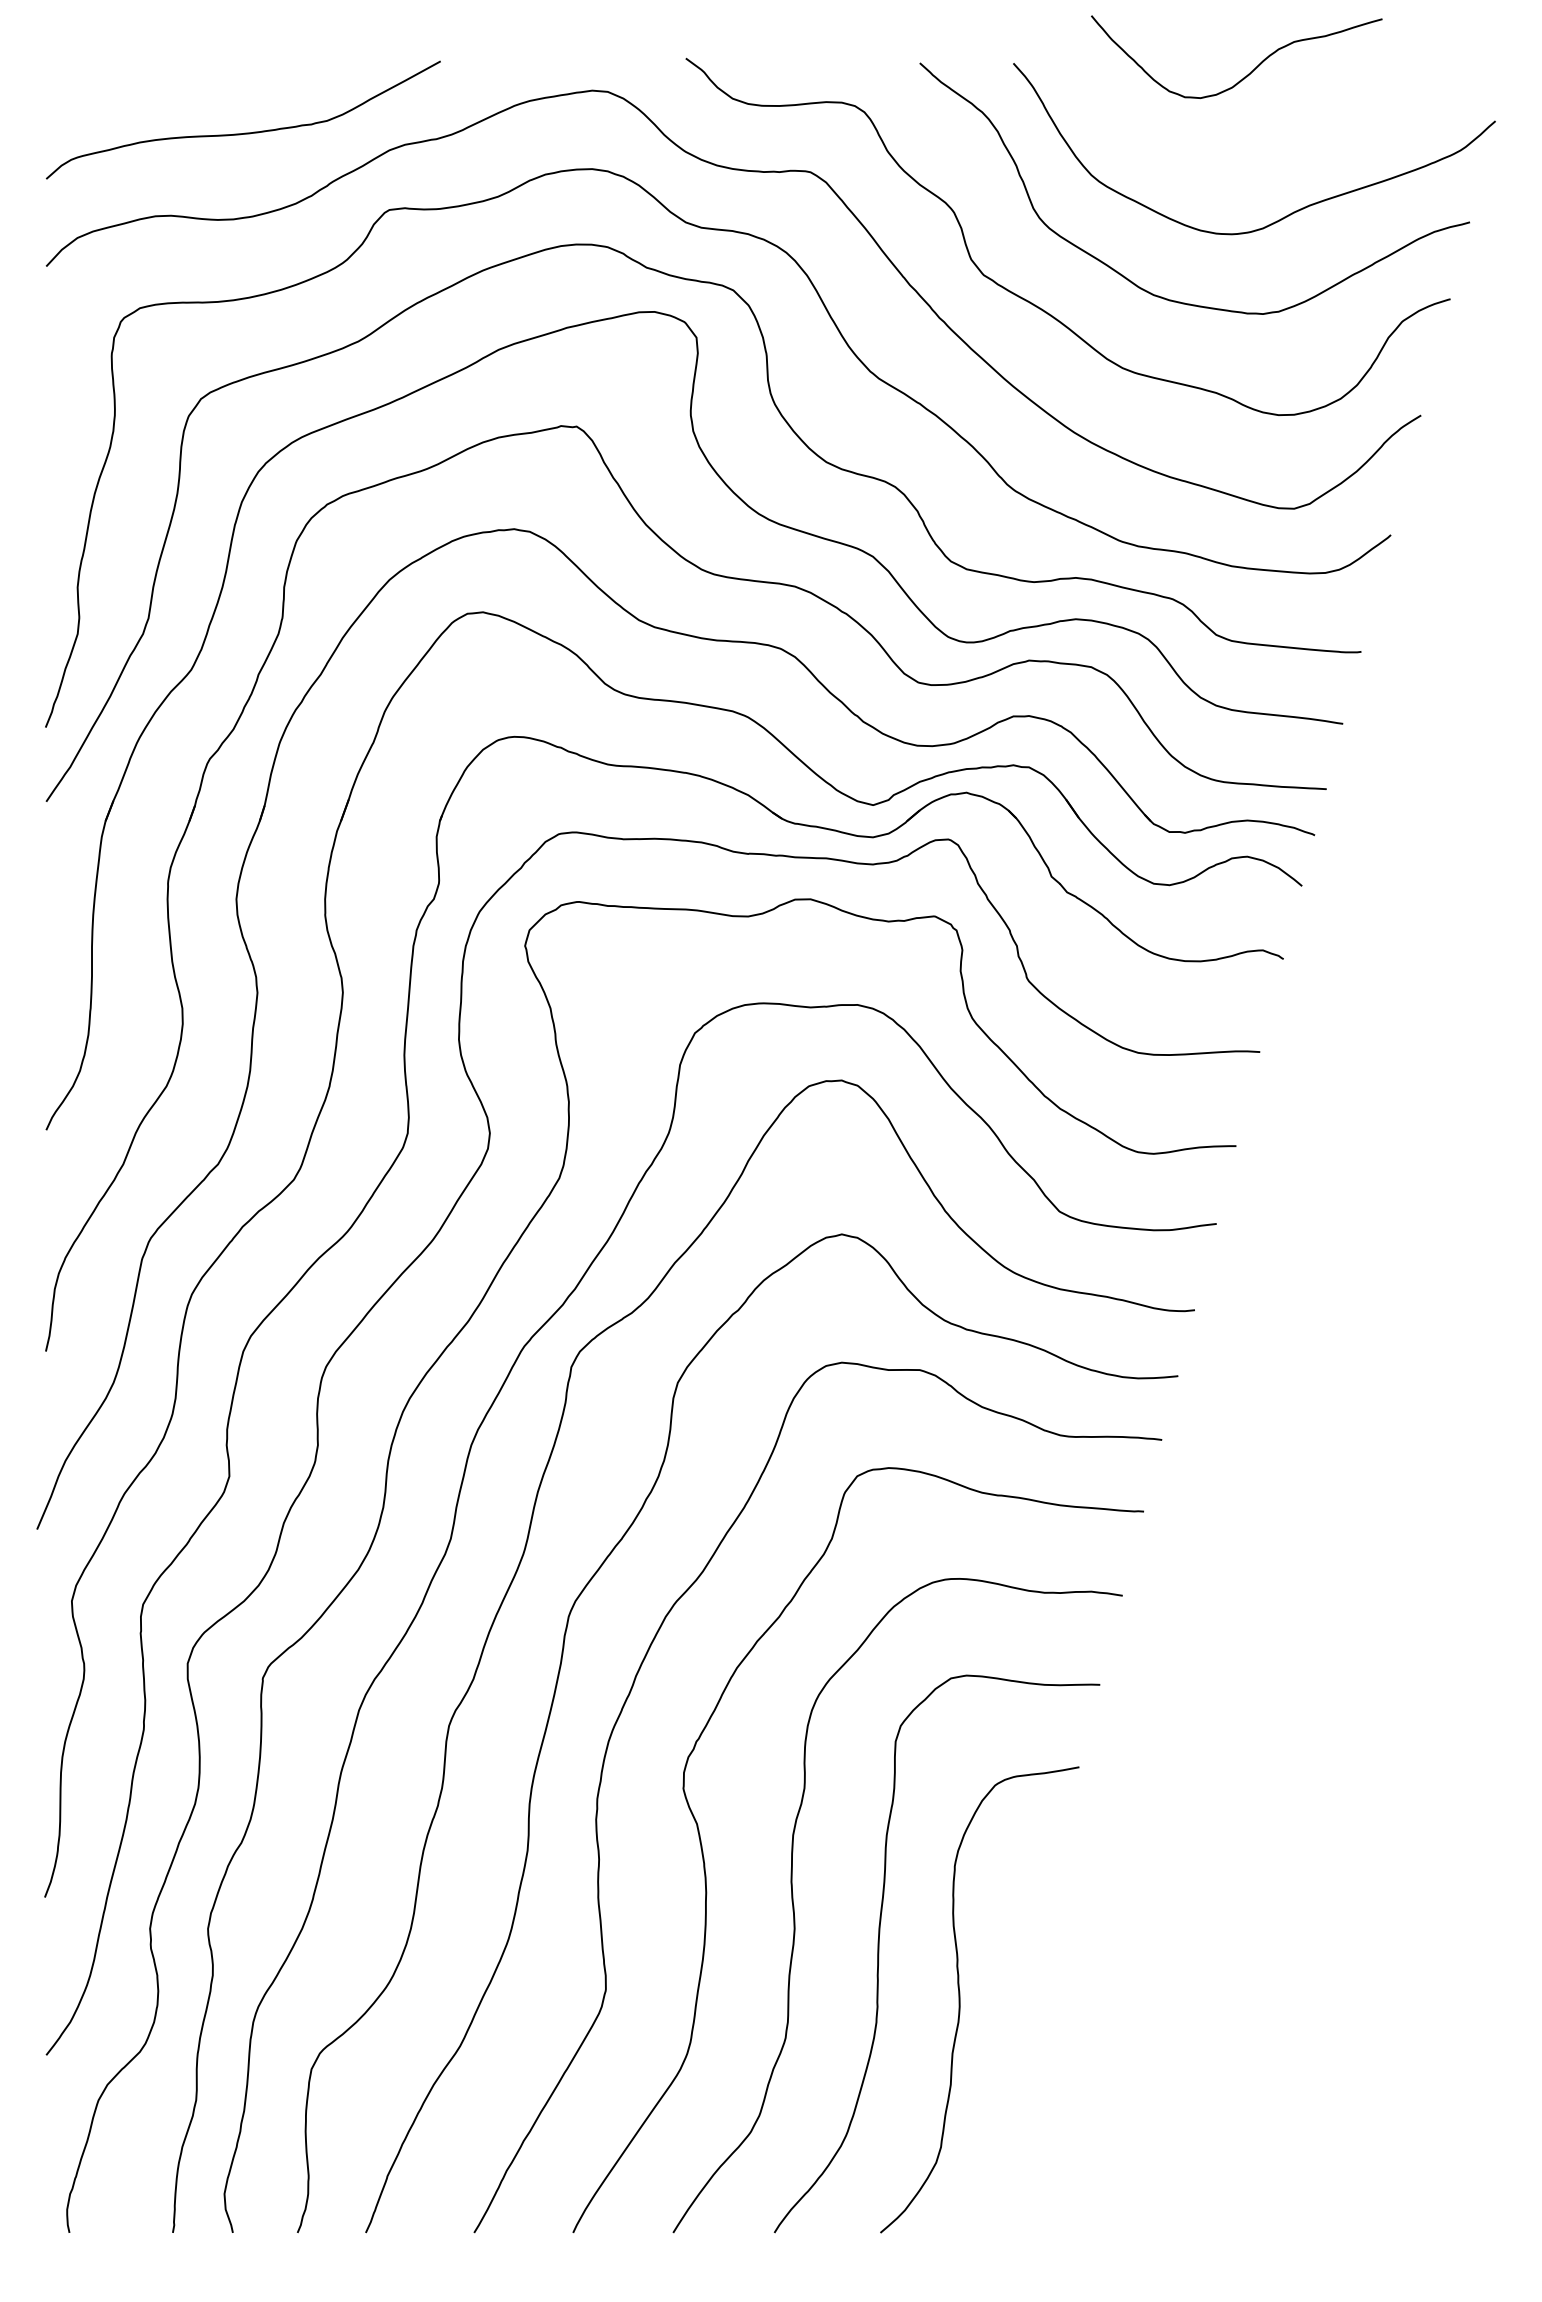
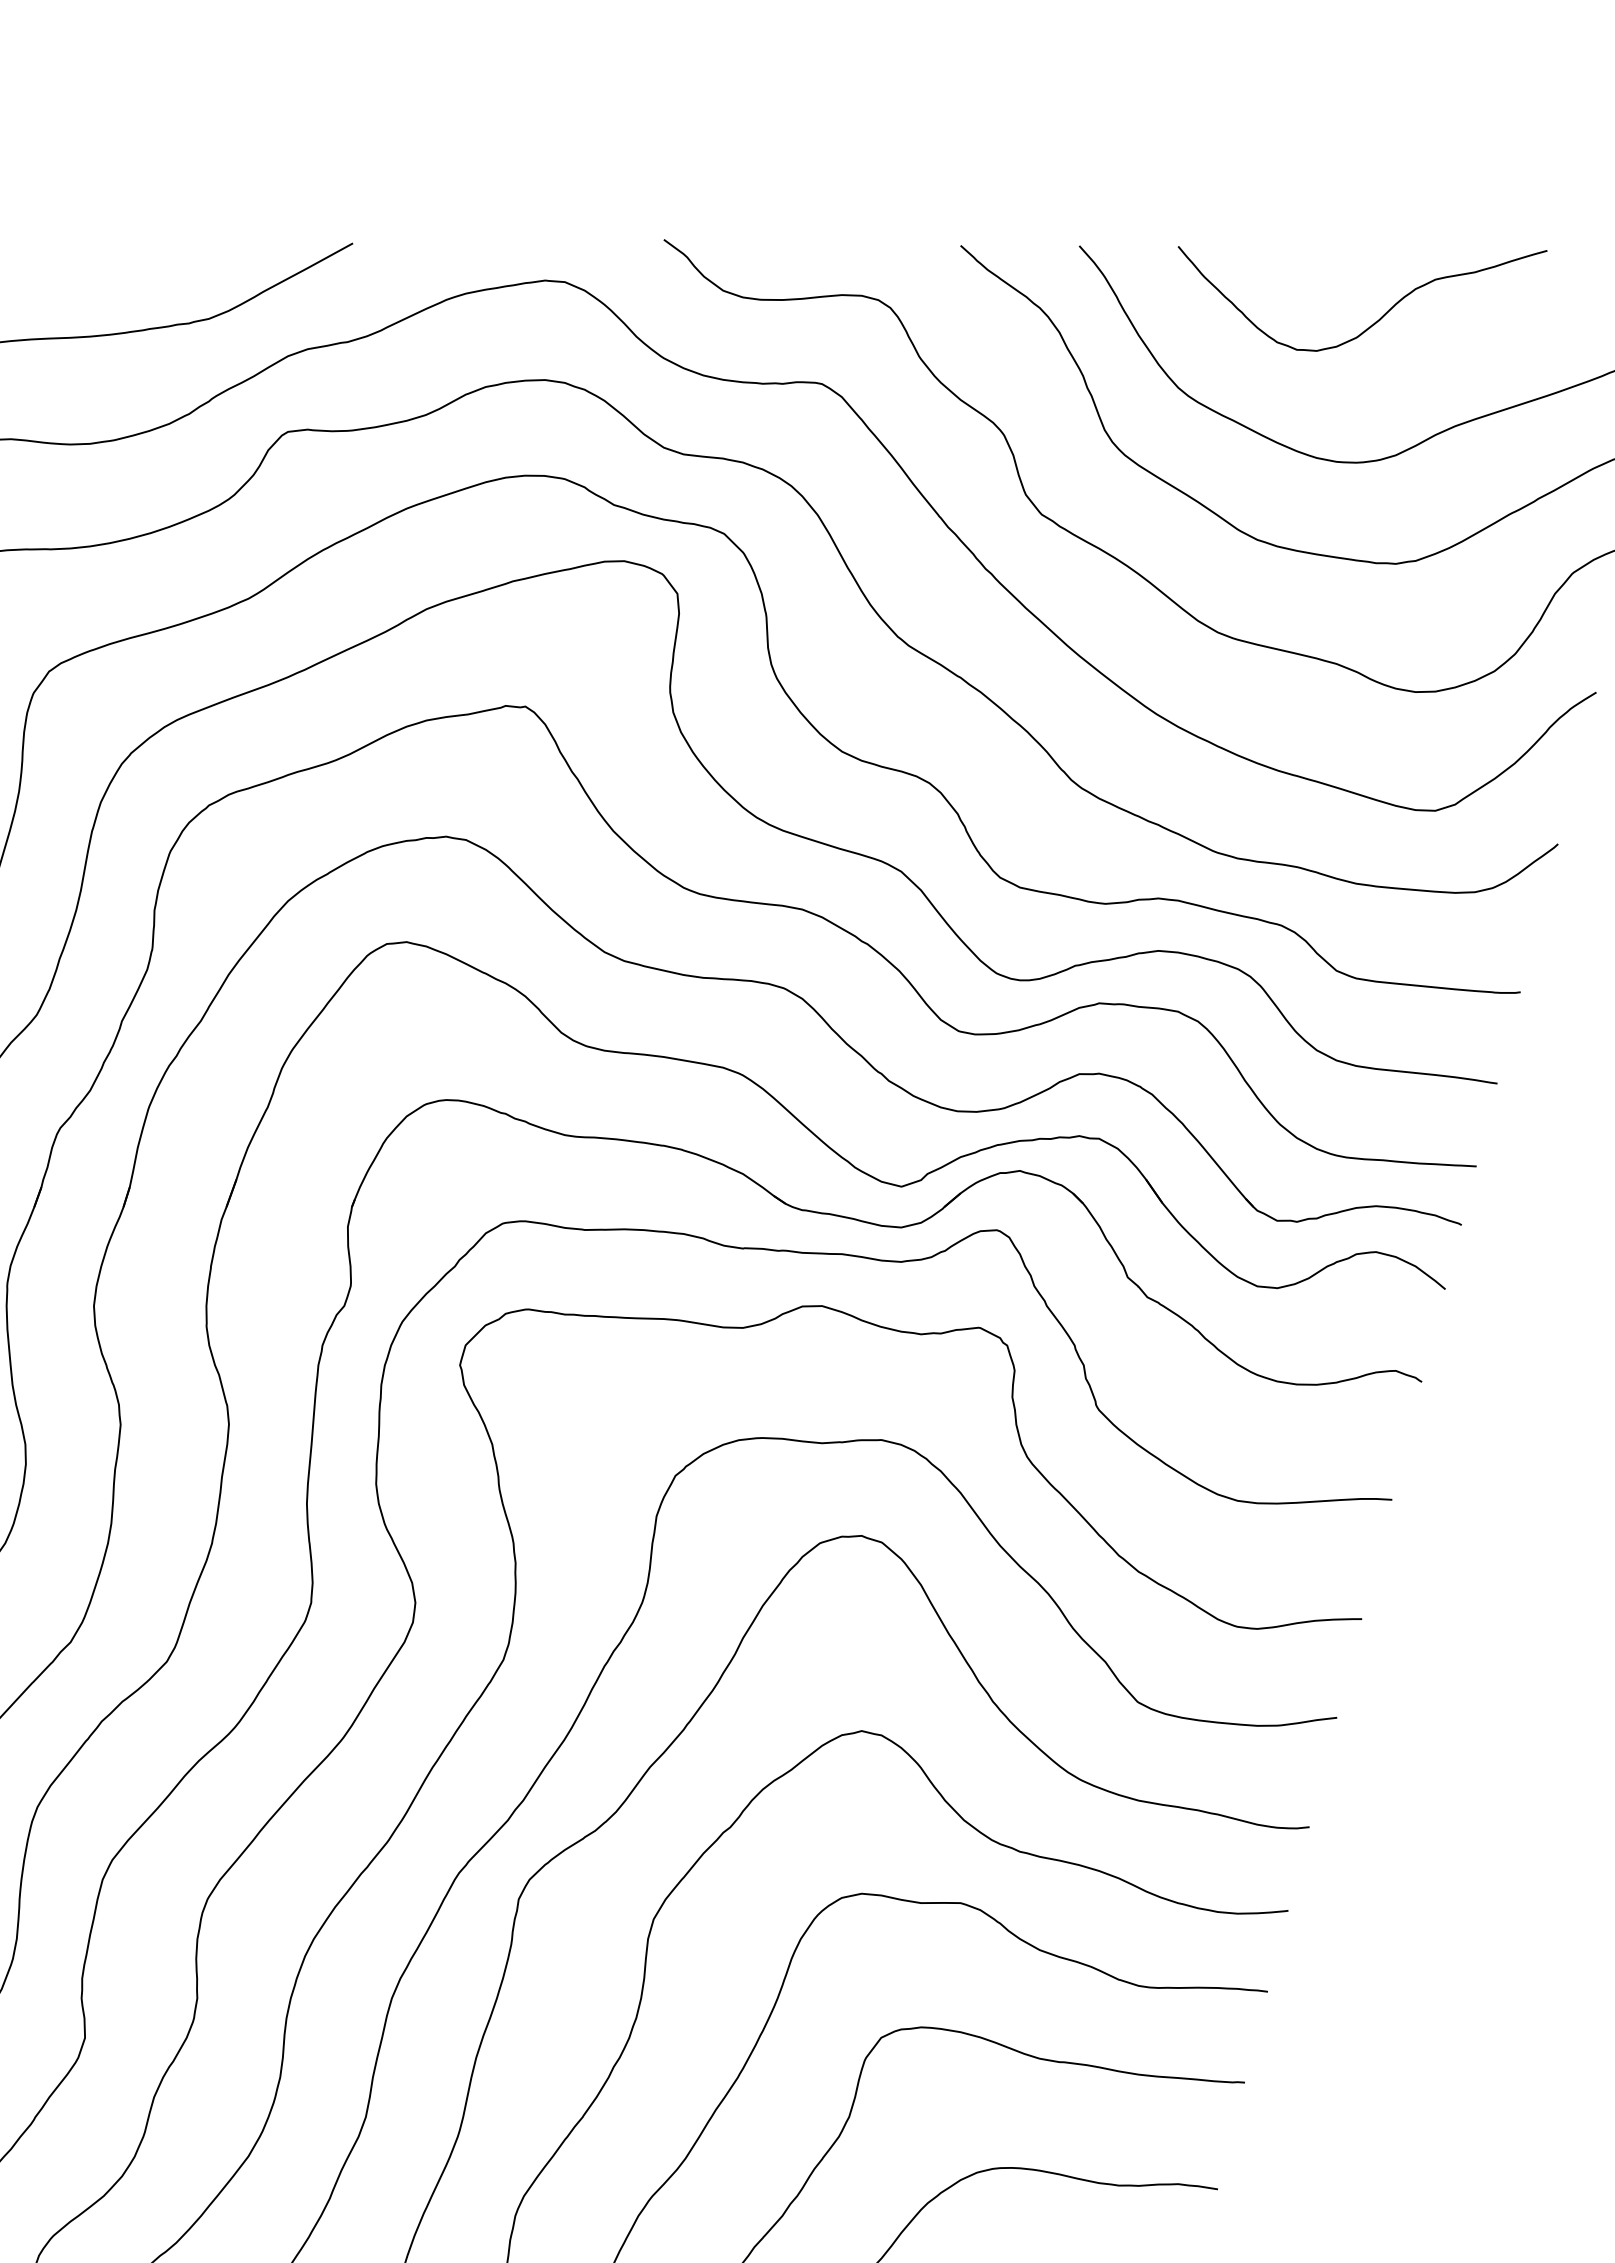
curve: (1249, 72) -> (1378, 318), moved

